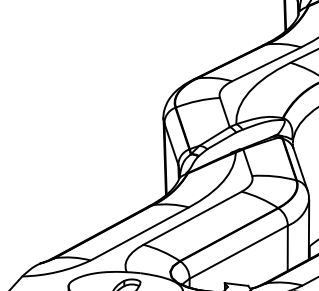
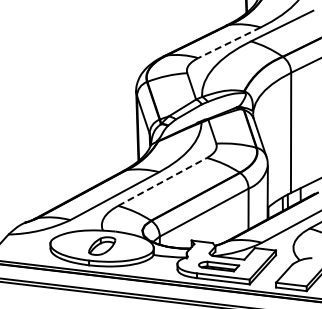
line: (266, 64) -> (229, 42), solid -> dashed
line: (192, 217) -> (162, 181), solid -> dashed

